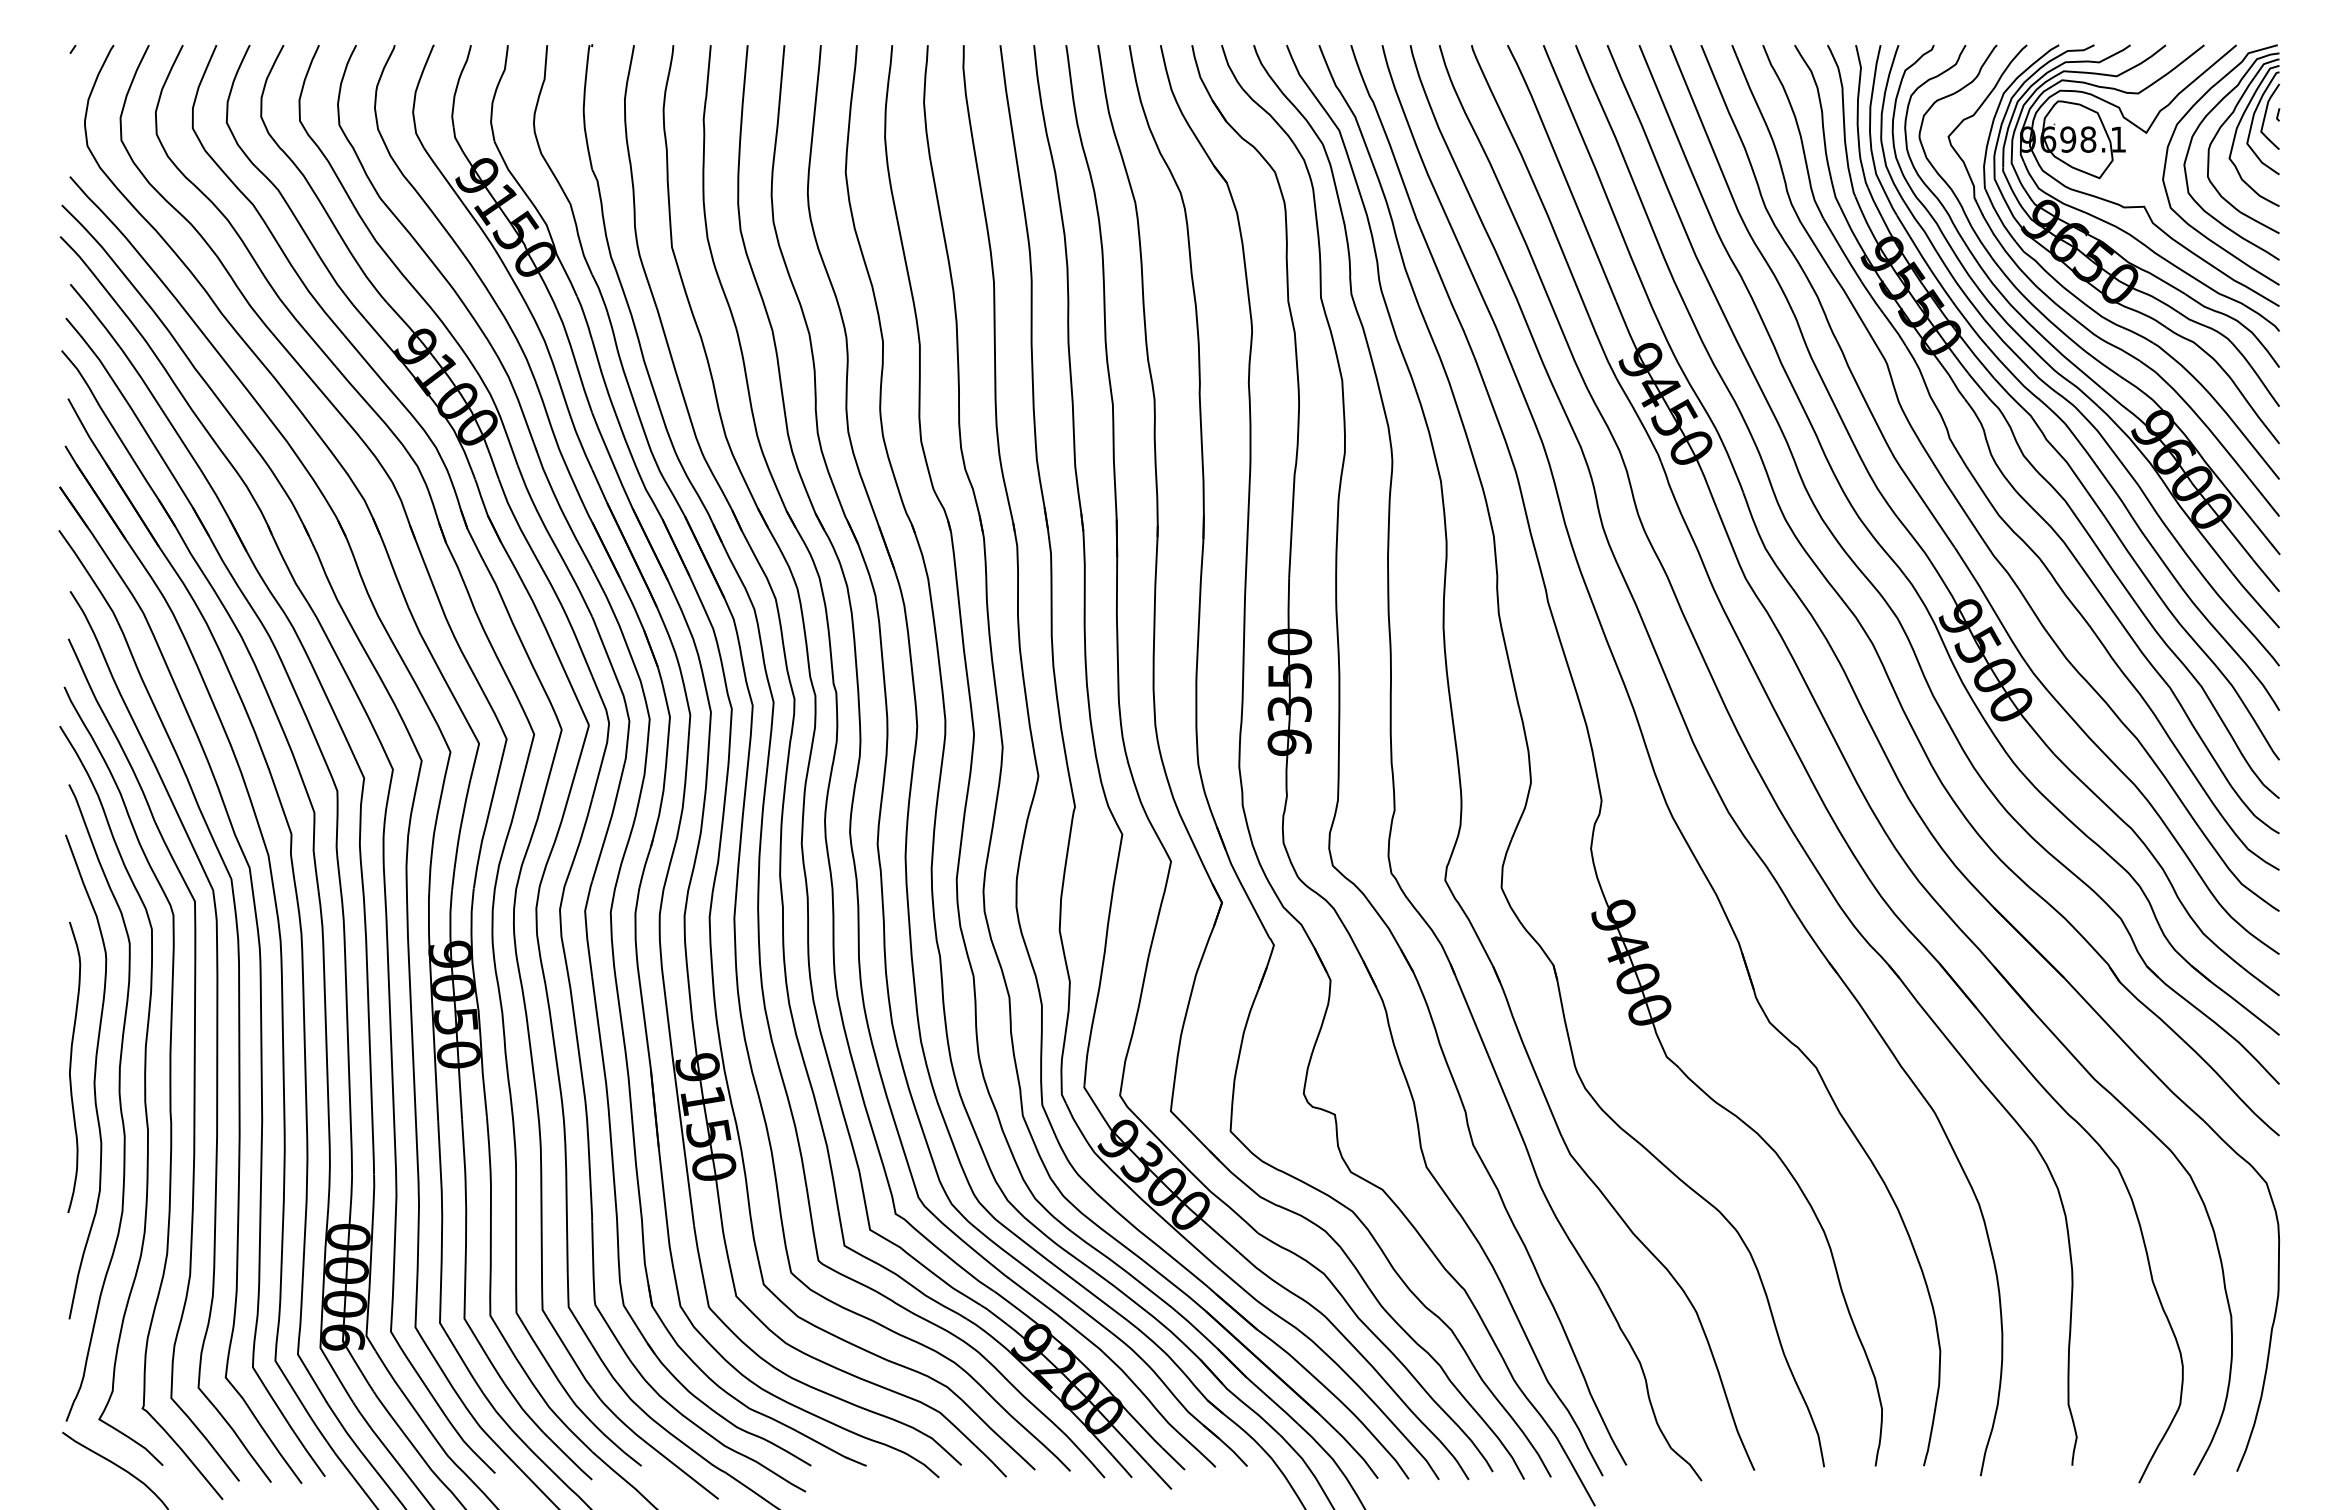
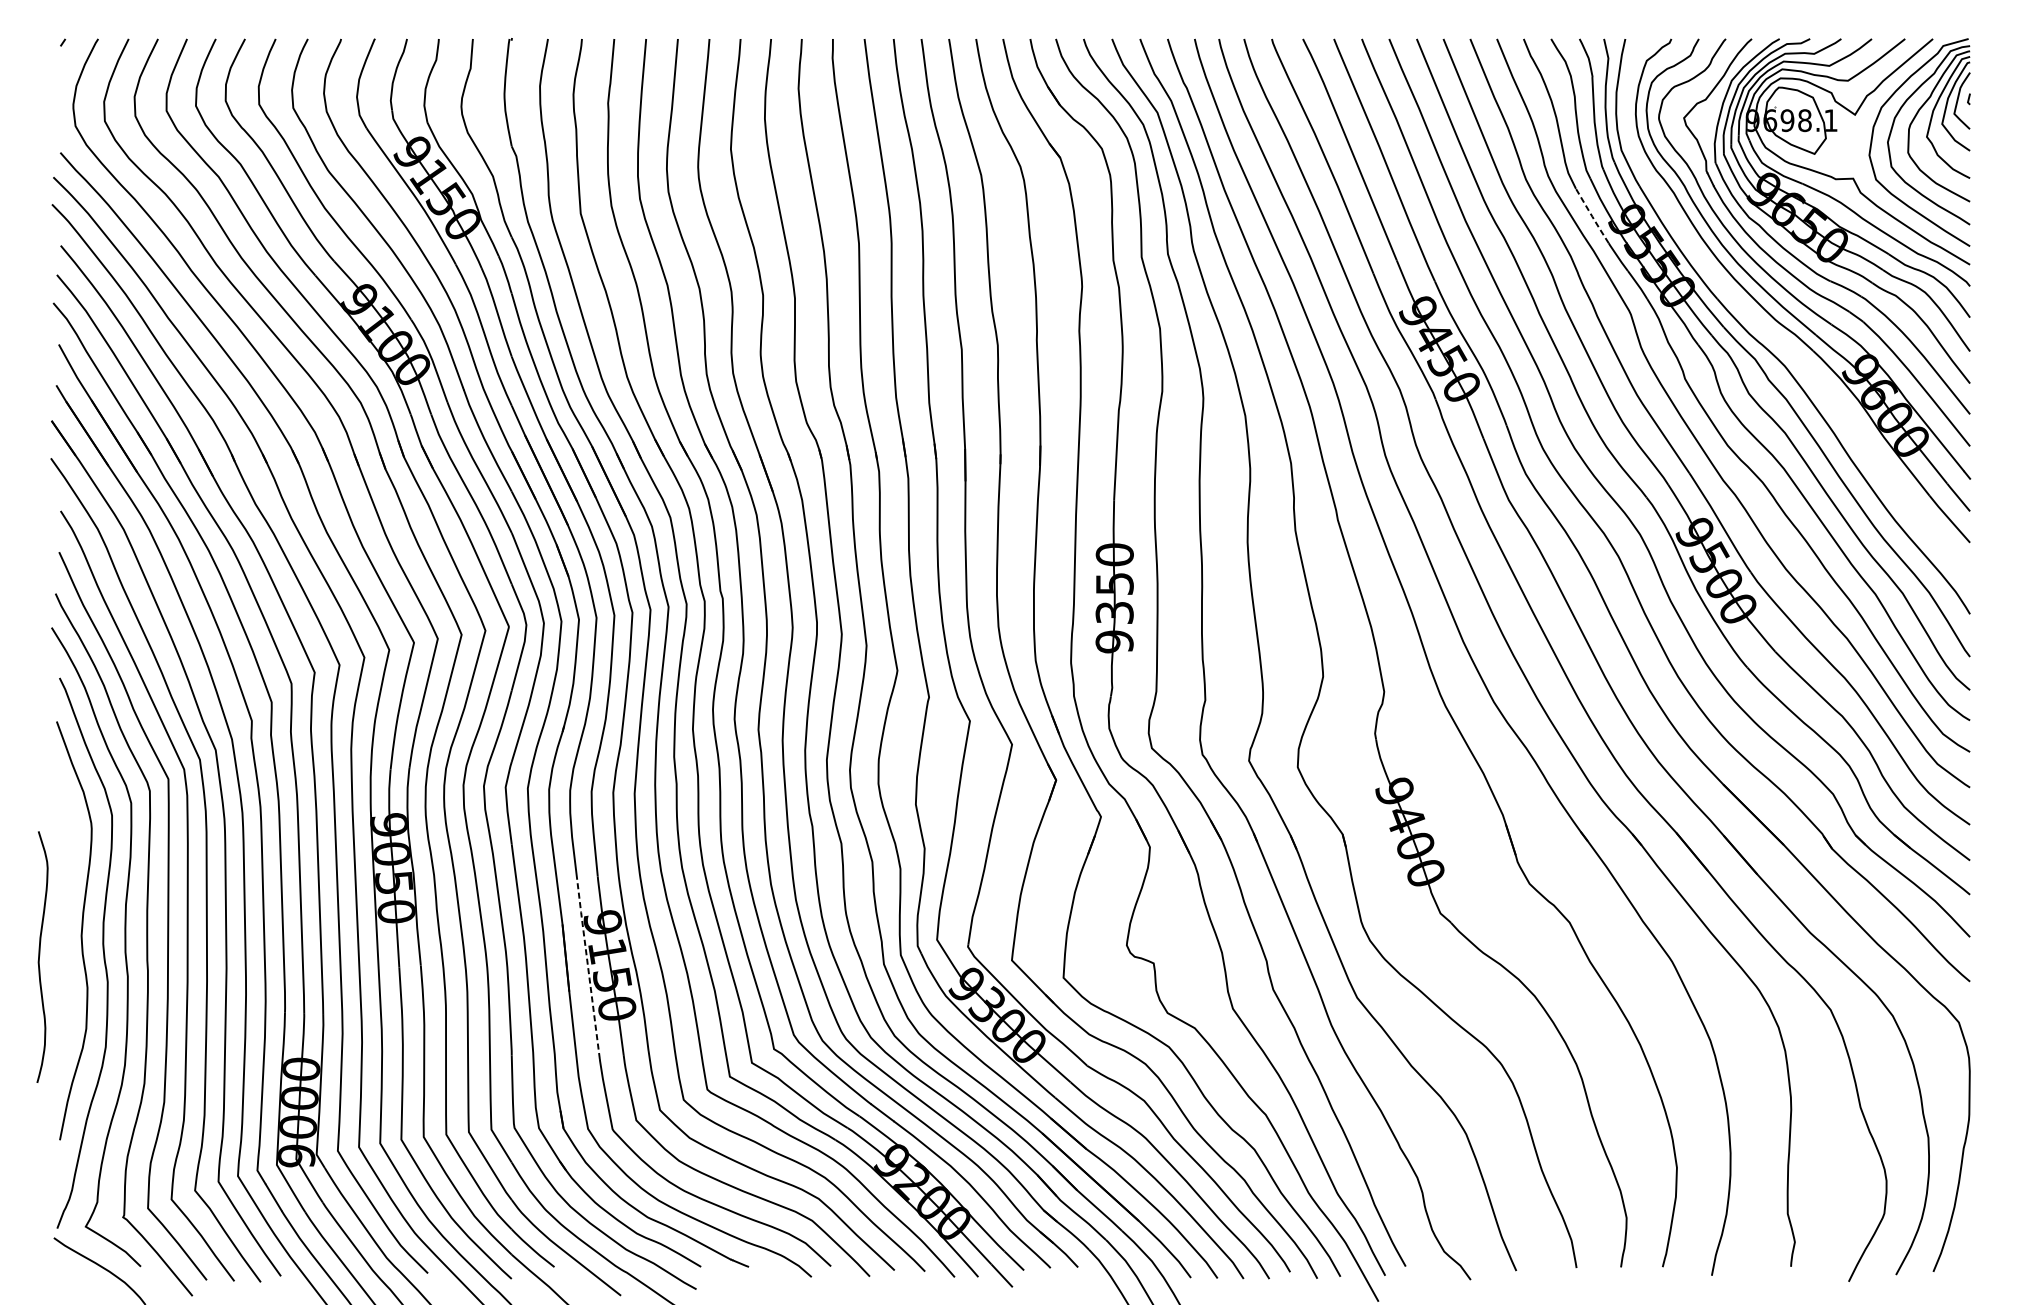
line: (1842, 250) -> (1592, 216), solid -> dashed
curve: (2053, 388) -> (1774, 335), removed
curve: (71, 1067) -> (40, 957), moved
line: (680, 1120) -> (588, 968), solid -> dashed

